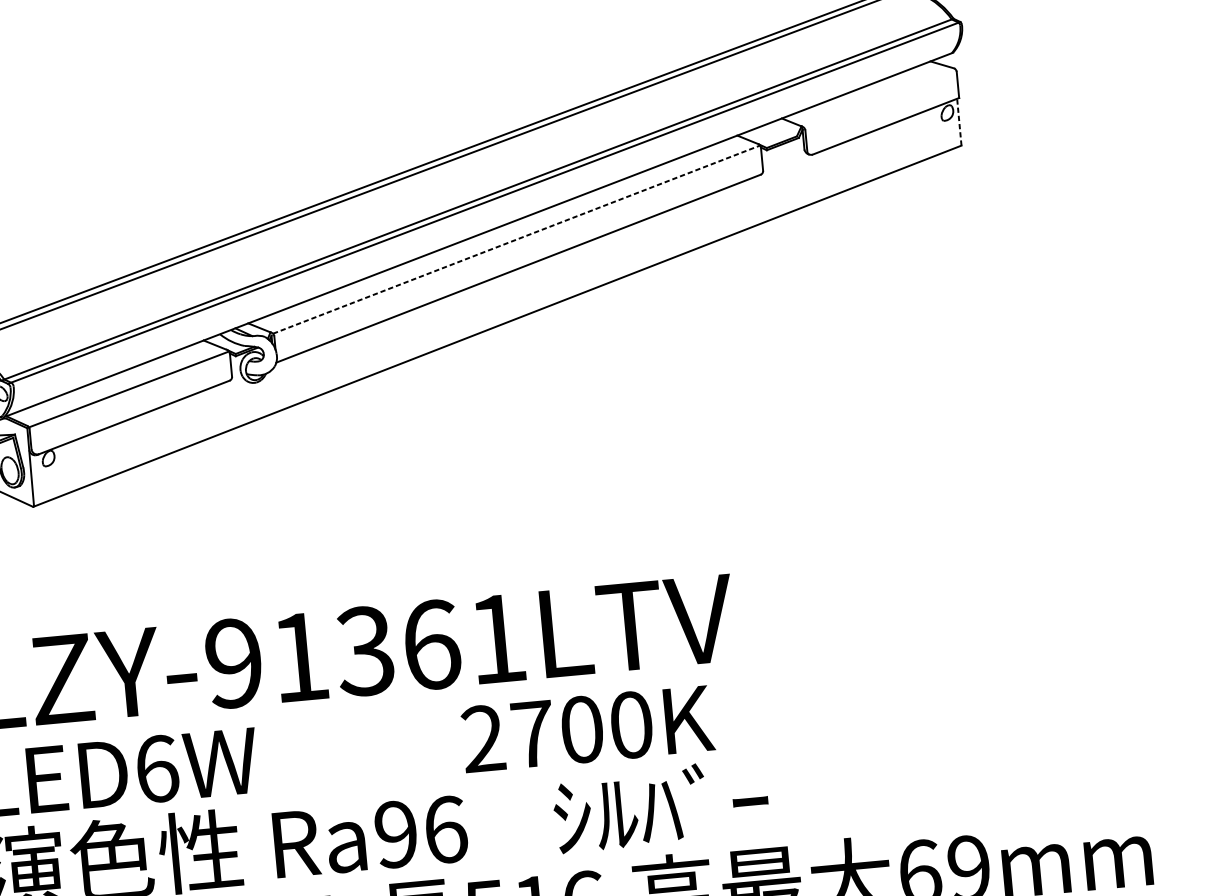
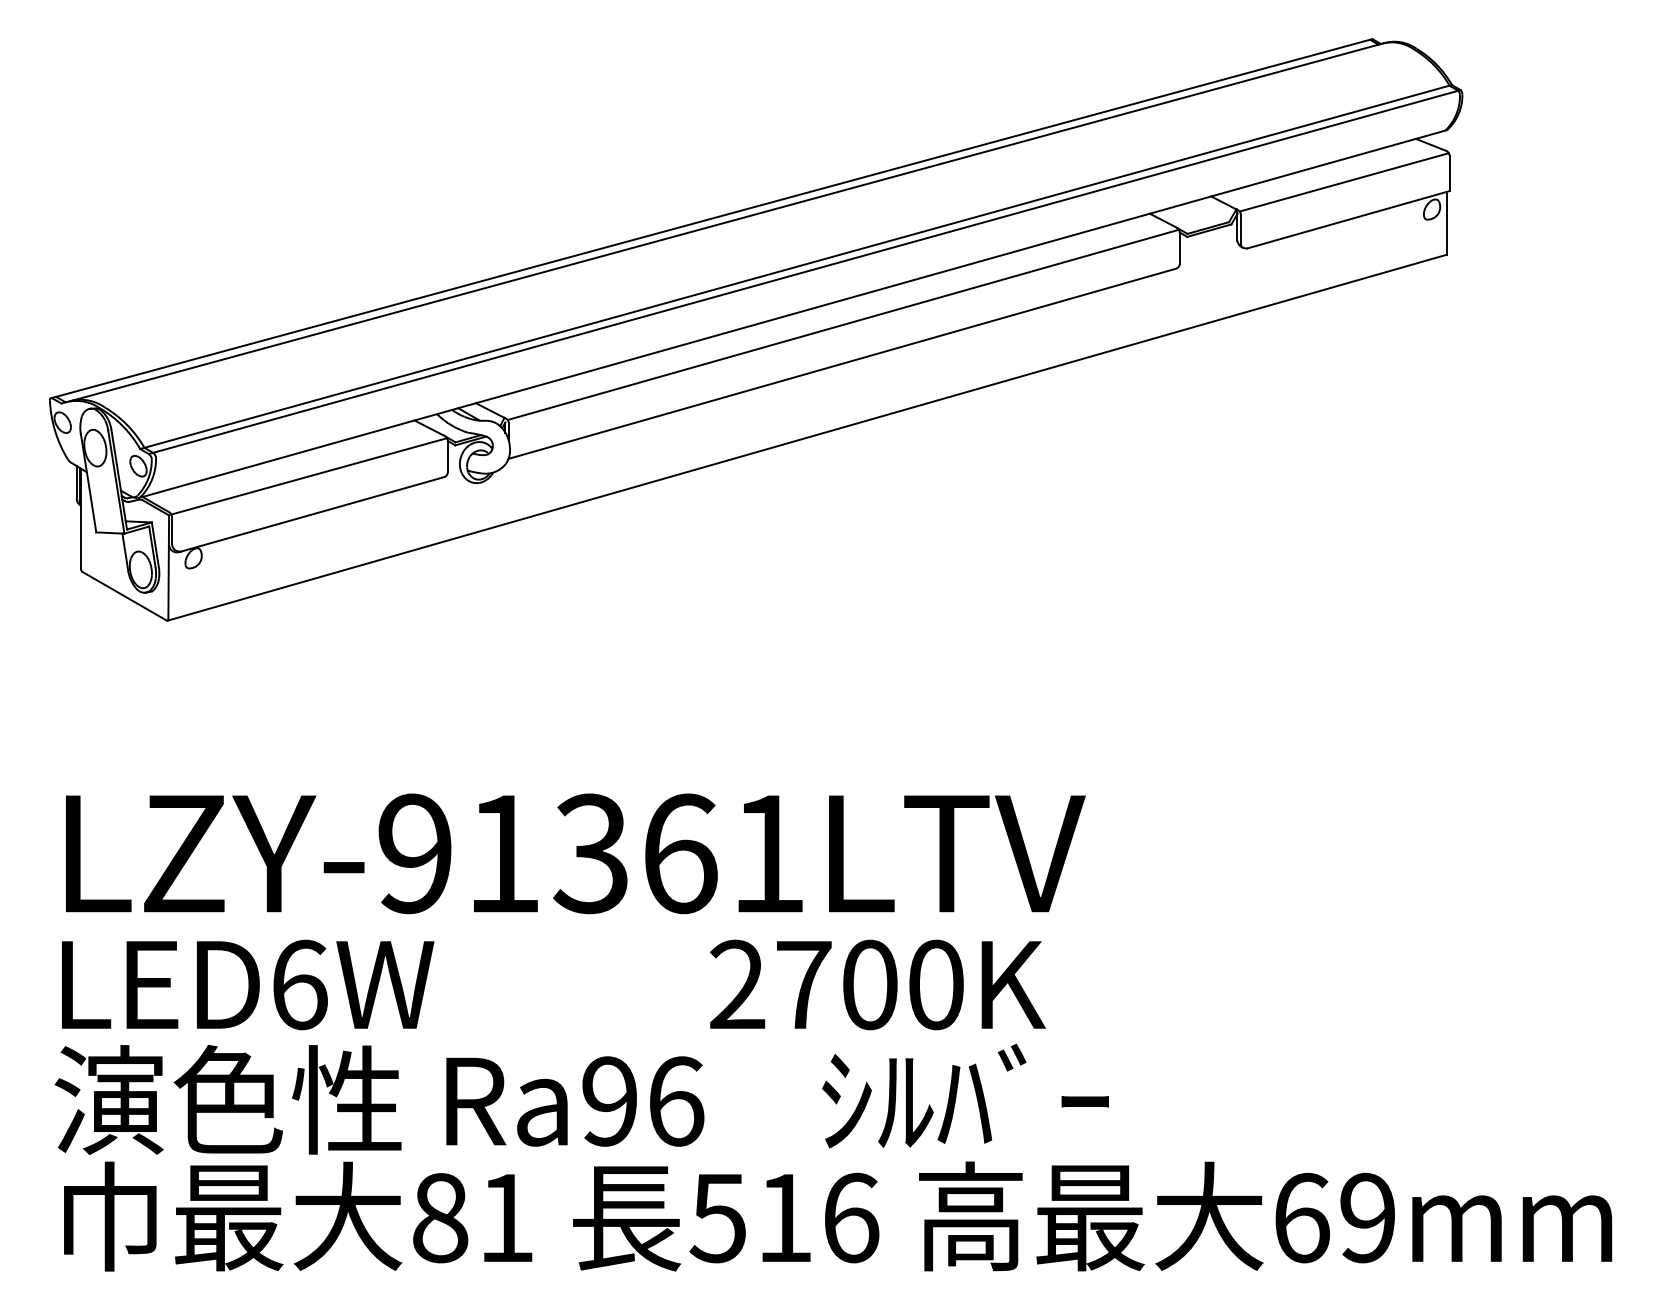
line: (879, 98) -> (1343, 182), added
line: (959, 121) -> (1446, 222), dashed -> solid
line: (516, 239) -> (843, 324), dashed -> solid

